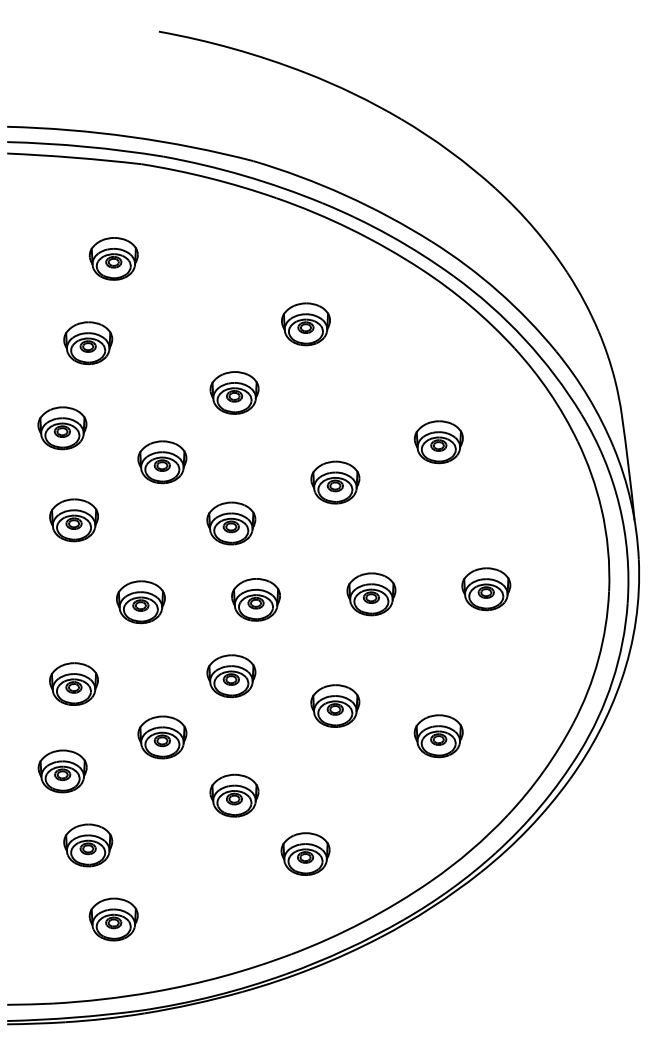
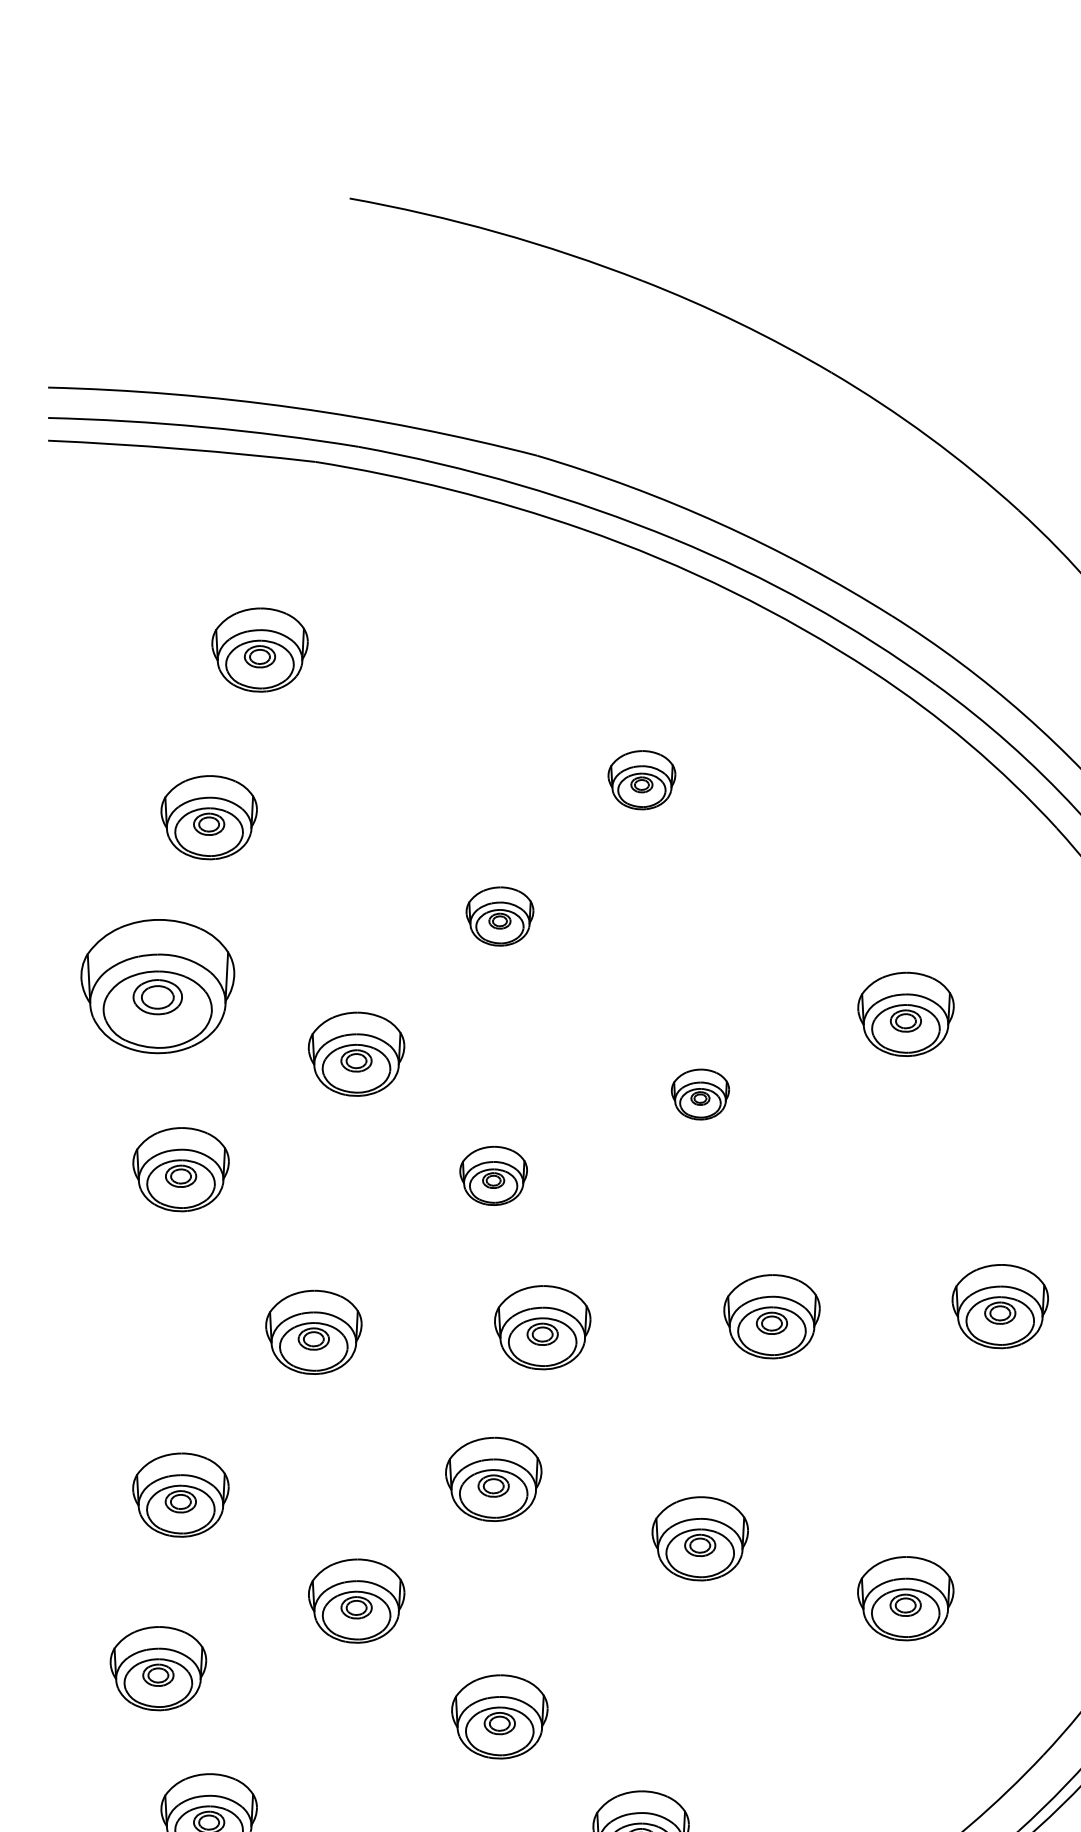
part: (305, 324) -> (640, 780), size x0.7
part: (234, 392) -> (499, 915), size x0.7
part: (62, 428) -> (158, 987), size x1.6
part: (335, 482) -> (700, 1094), size x0.6
part: (231, 523) -> (493, 1175), size x0.7

